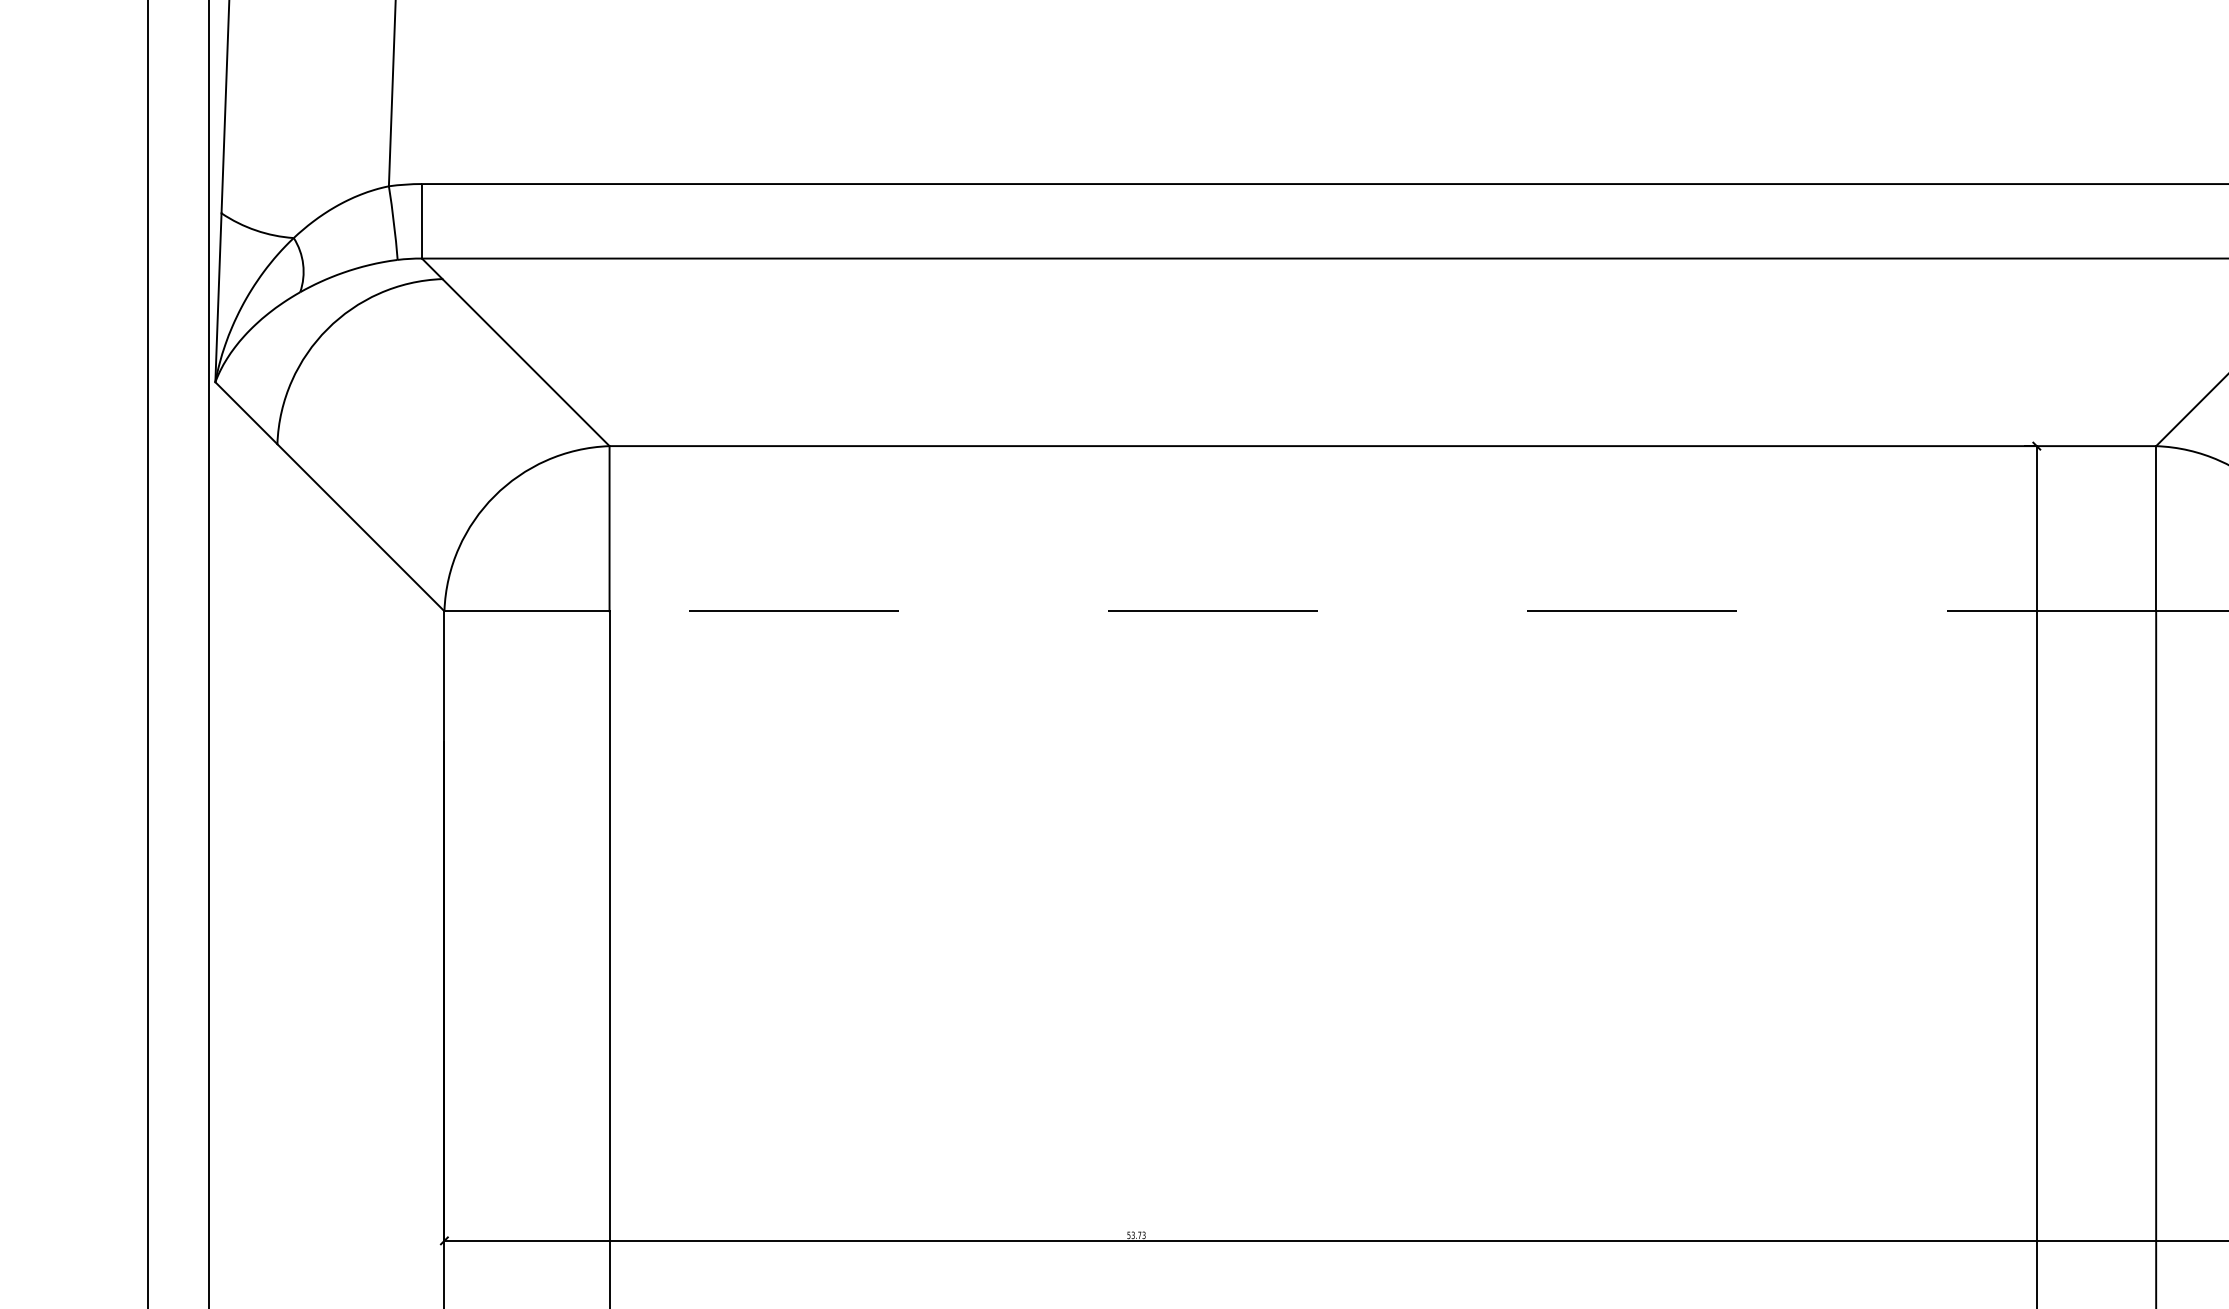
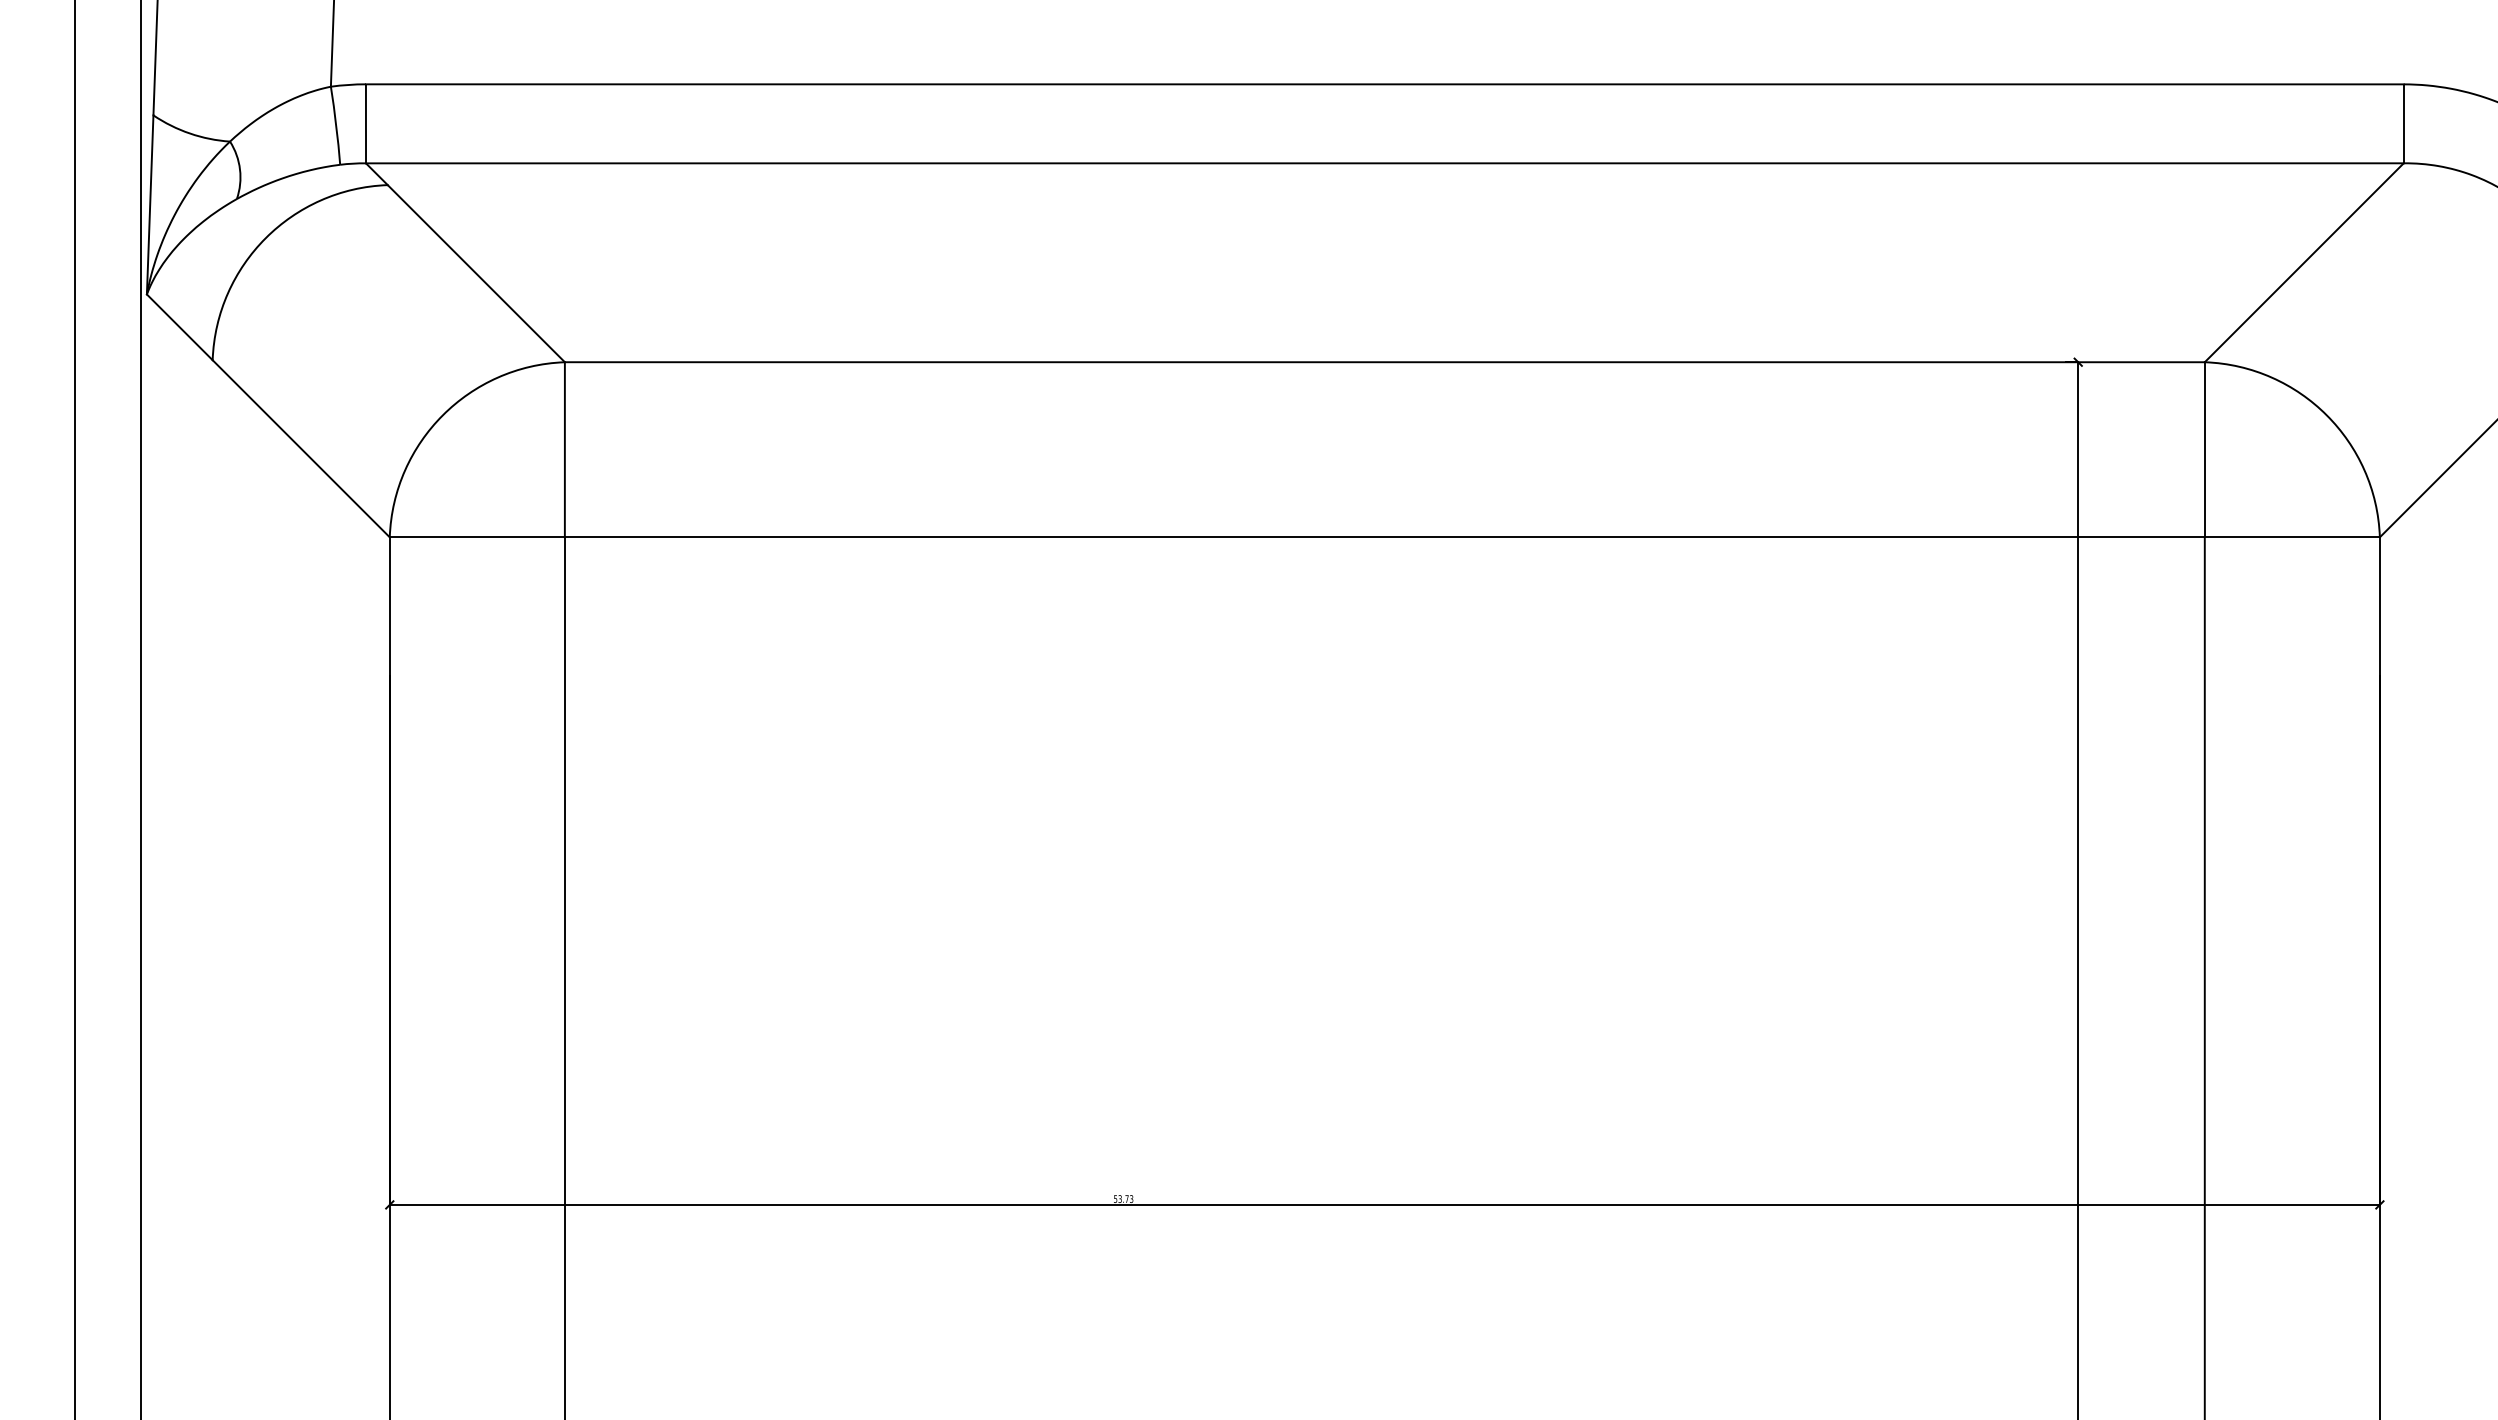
line: (1382, 611) -> (1384, 537), dashed -> solid

